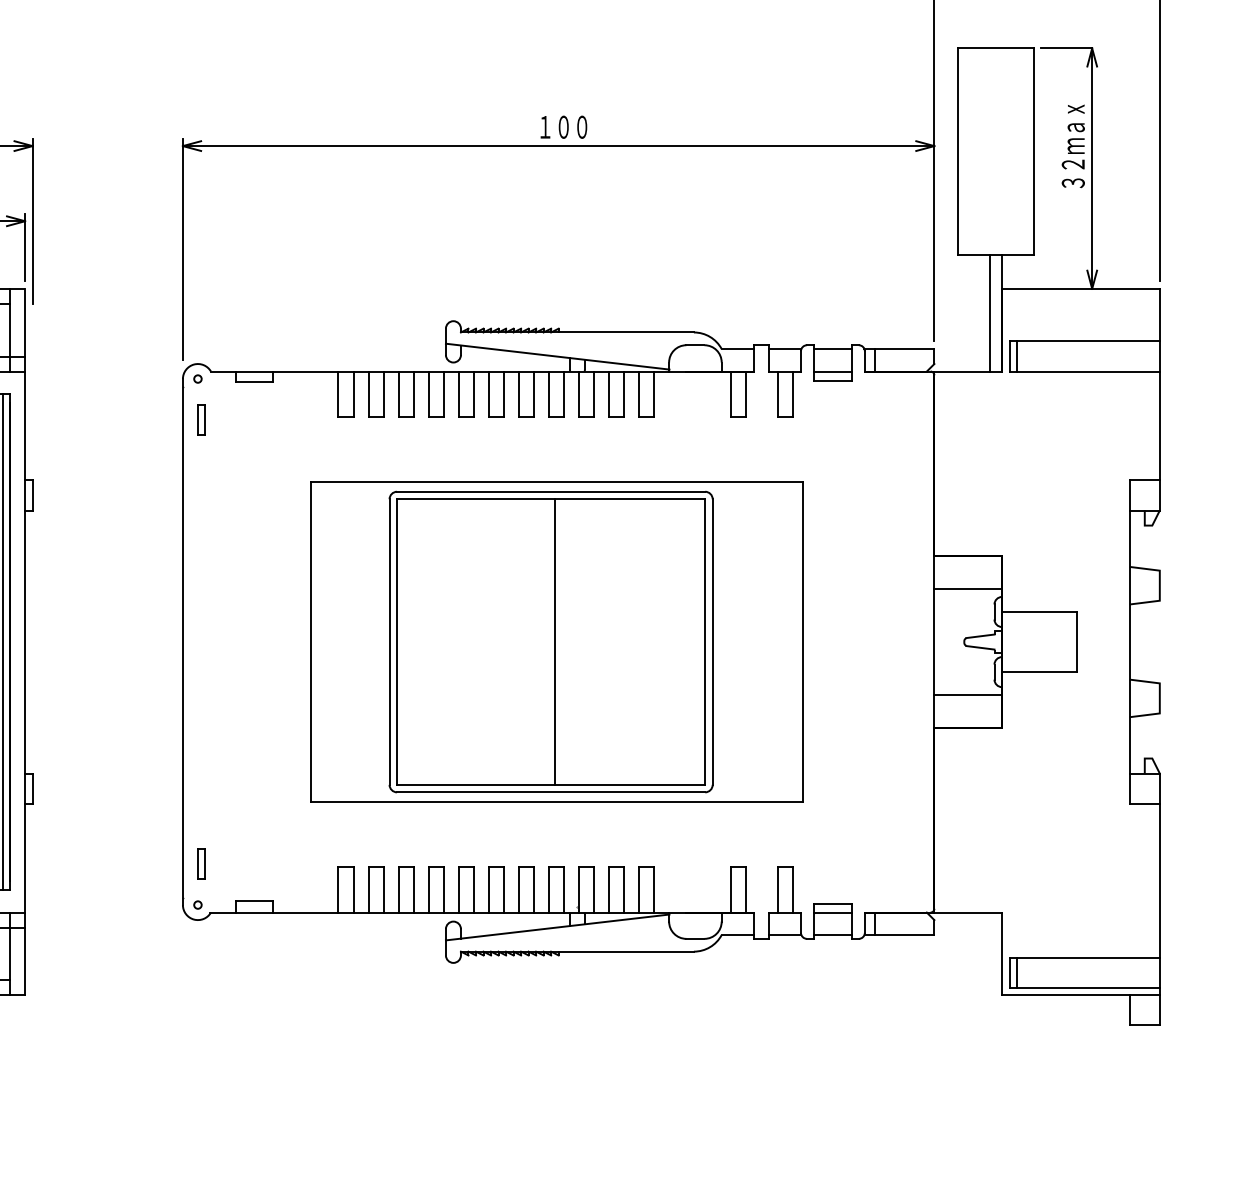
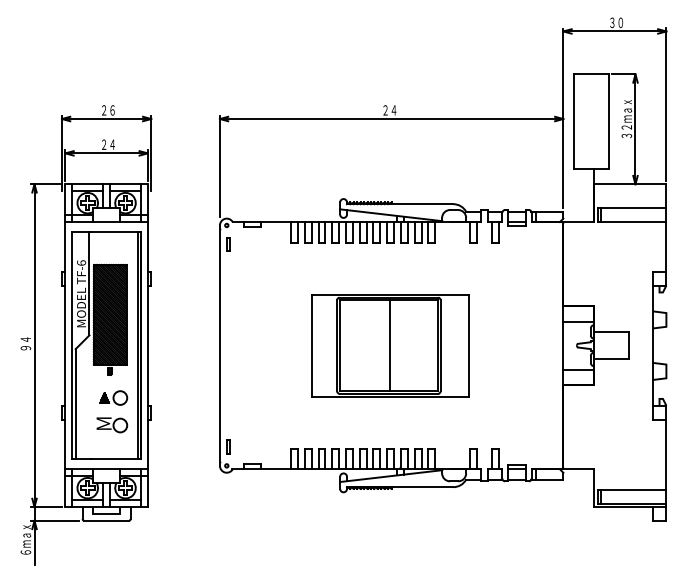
text: (562, 127) -> (393, 110), １００ -> ２４
line: (989, 313) -> (588, 195), removed
part: (556, 641) -> (390, 345), size x0.7

